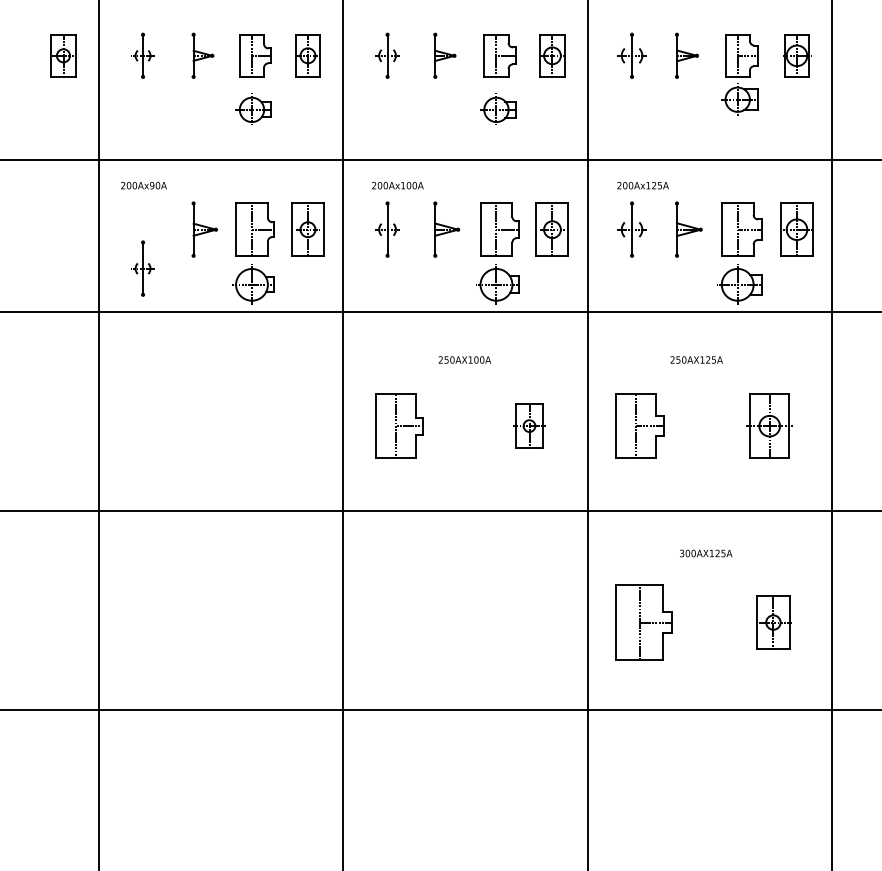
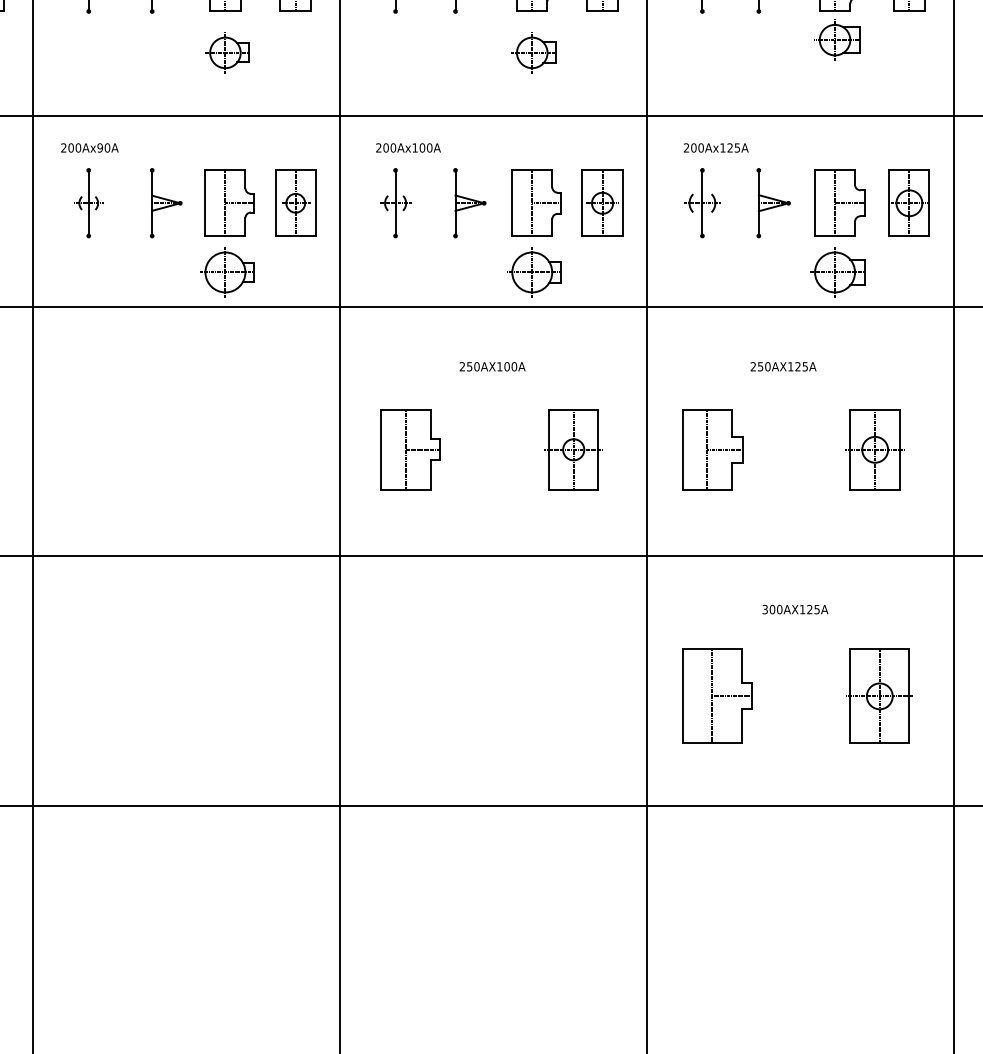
part: (142, 268) -> (88, 202), moved
part: (529, 425) -> (573, 448), size x1.43
part: (773, 622) -> (879, 696), size x1.43

